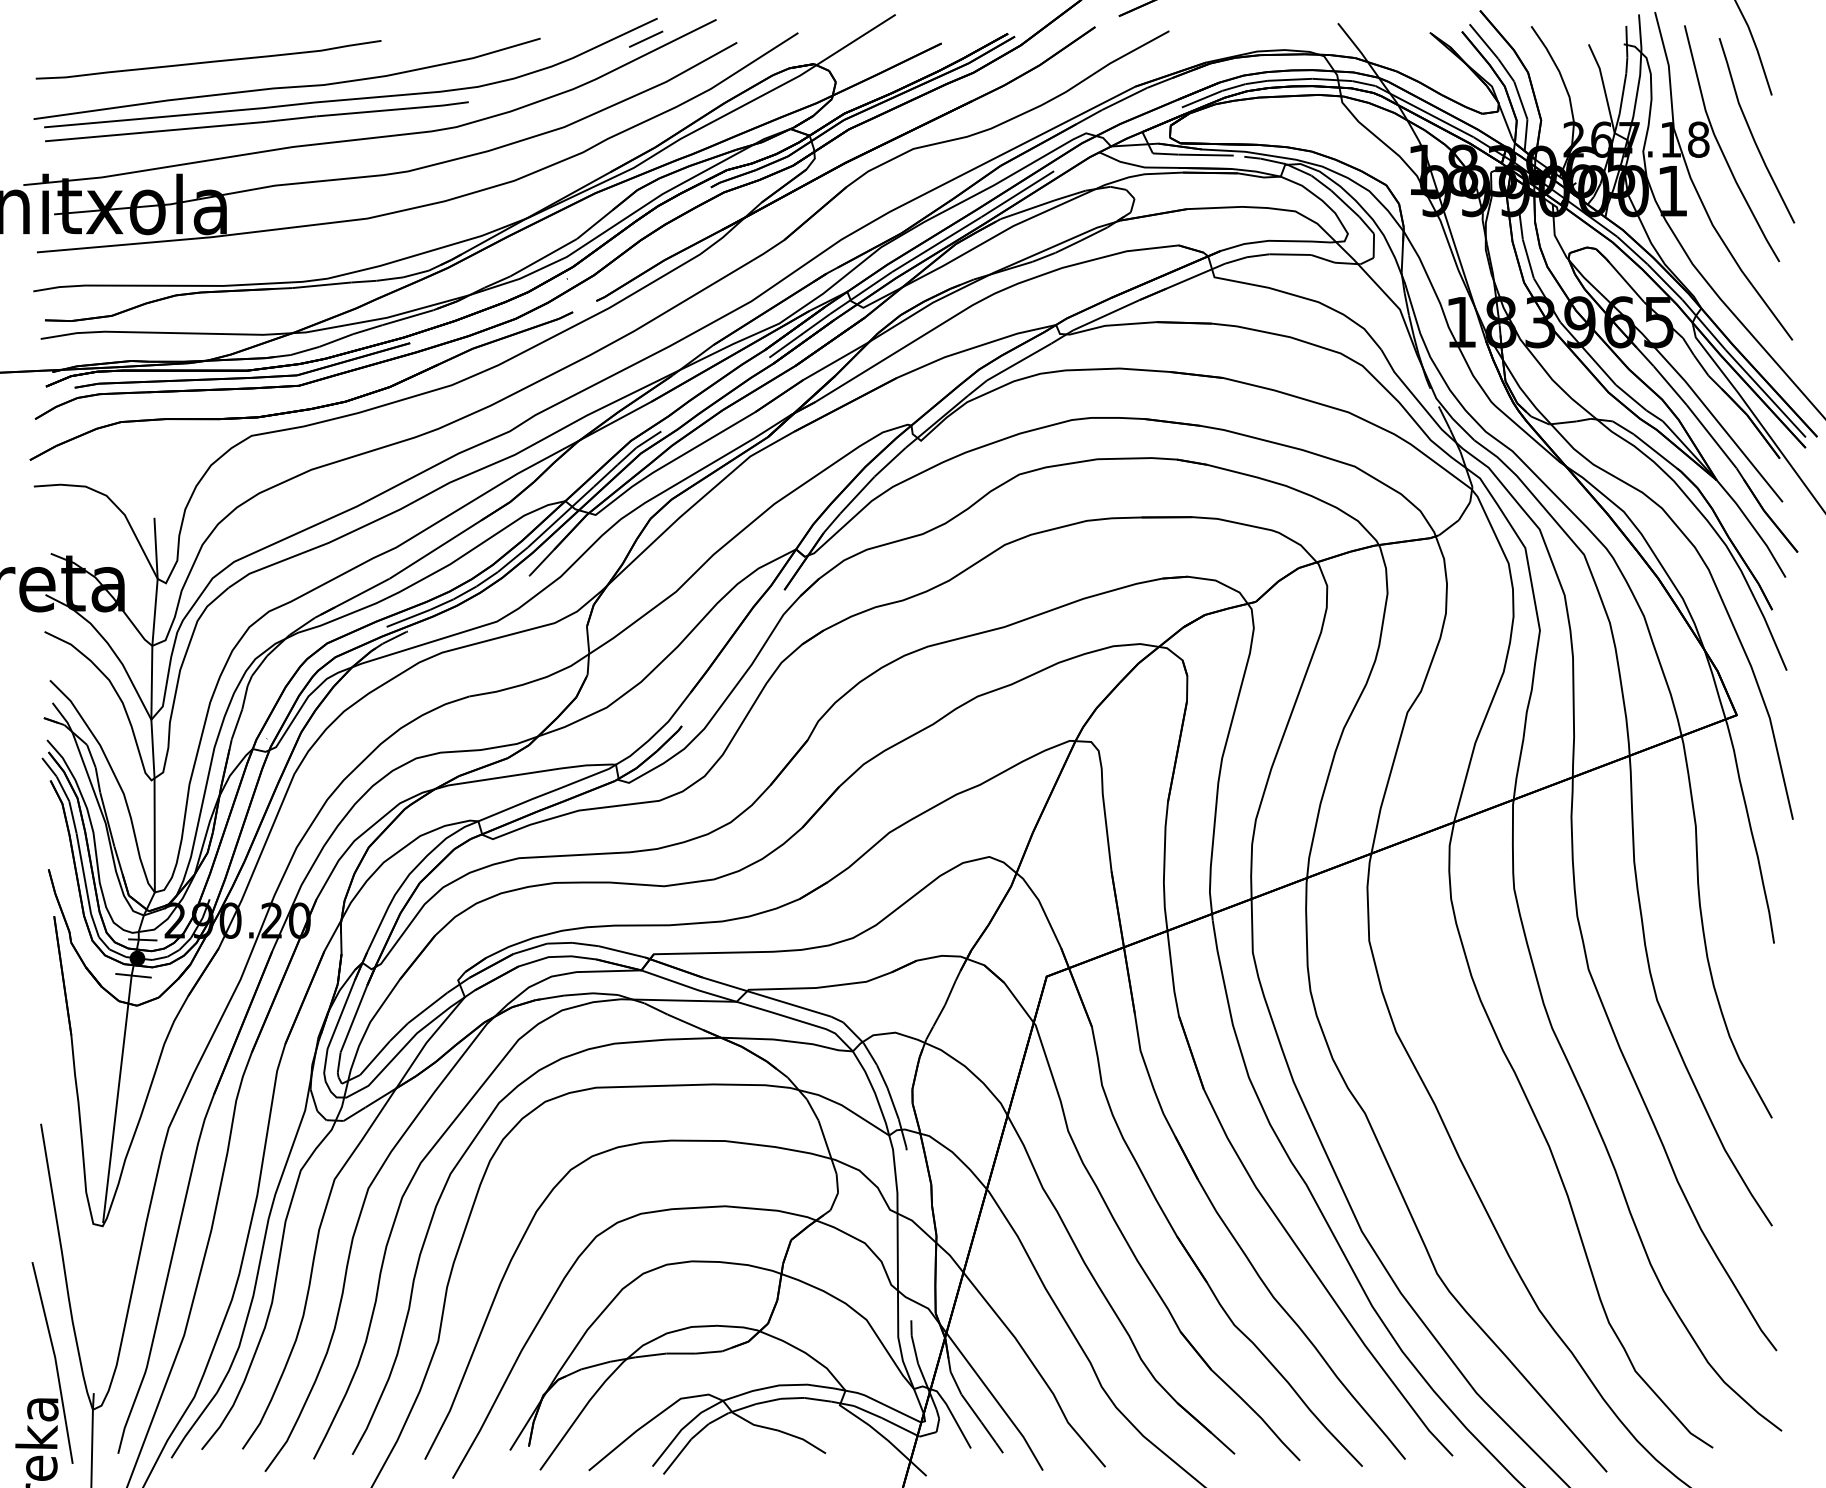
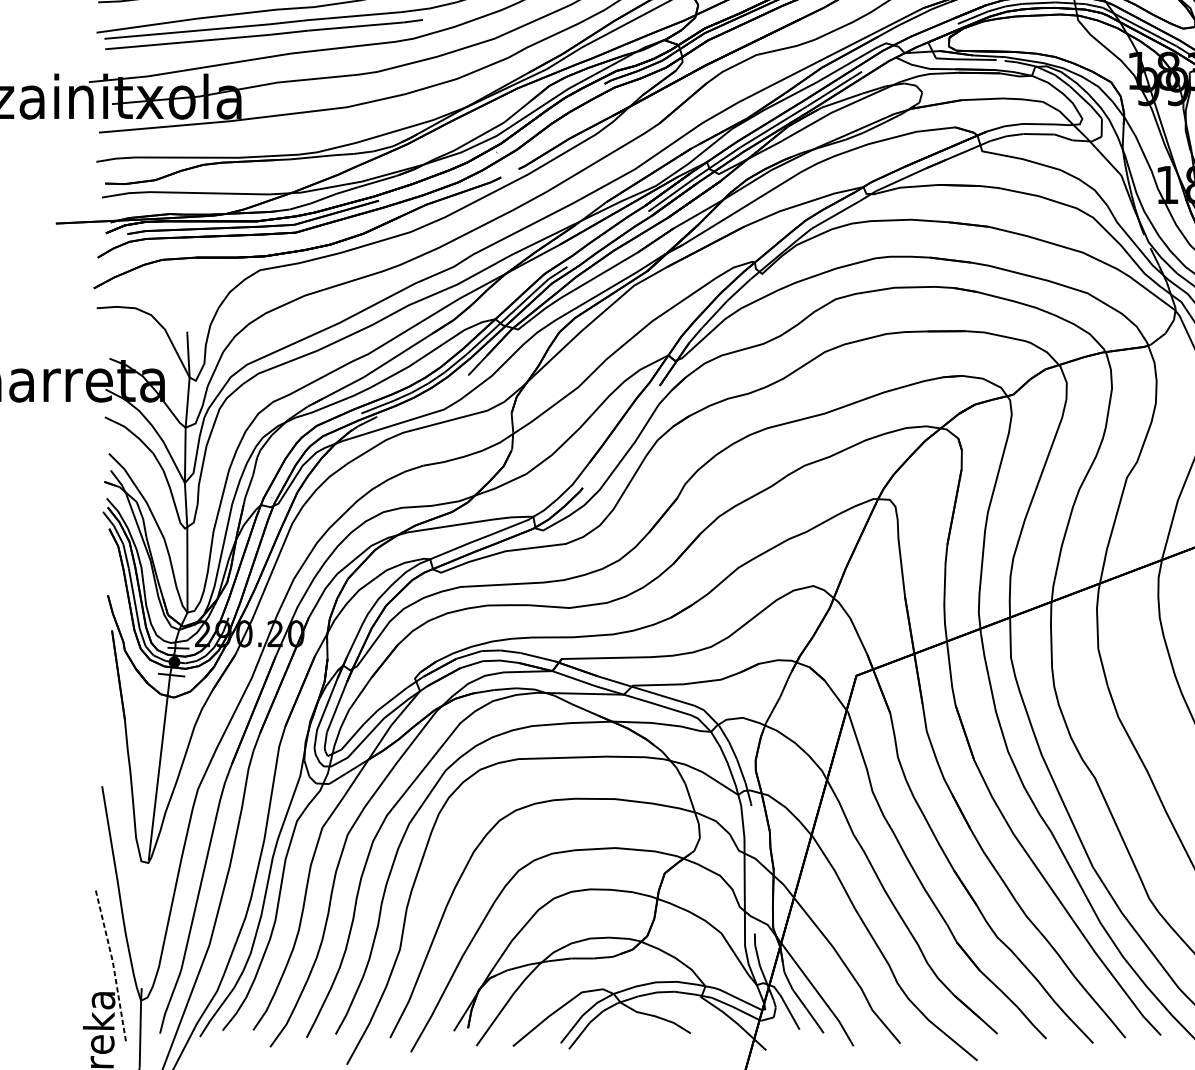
line: (55, 1361) -> (113, 964), solid -> dashed

